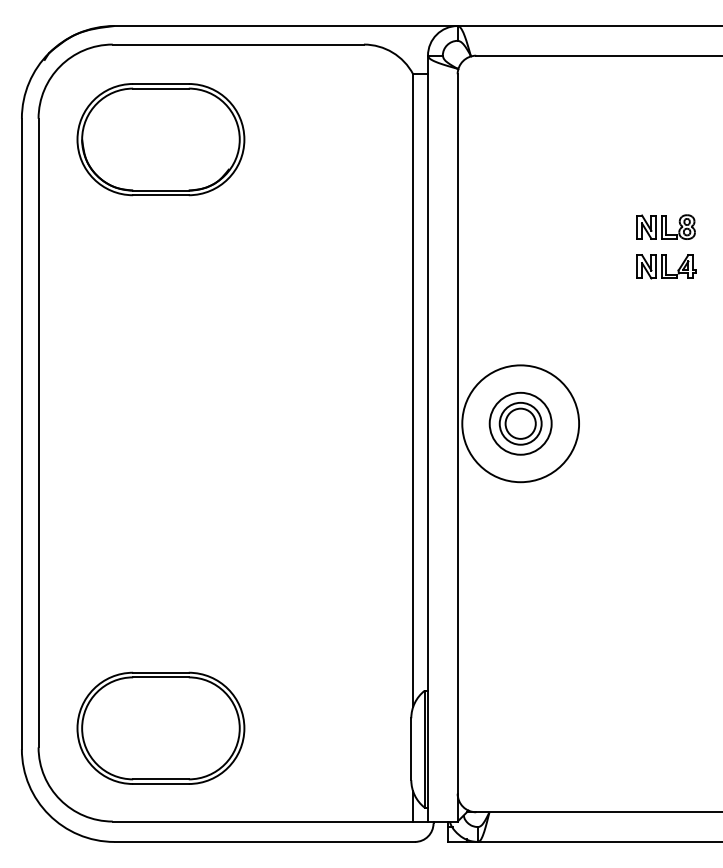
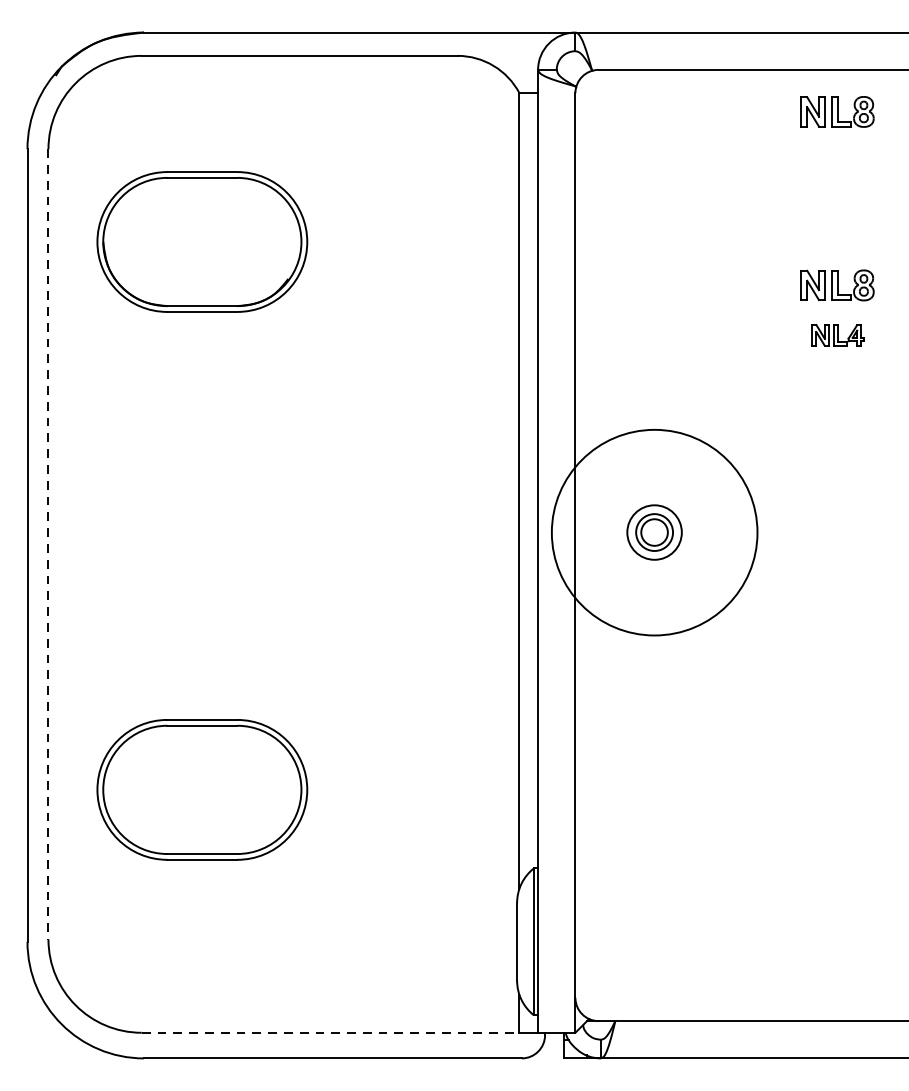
part: (665, 88) -> (836, 111), added
part: (160, 139) -> (201, 241), moved
part: (666, 266) -> (837, 334), size x0.7
circle: (520, 423) -> (654, 532), size x1.4
part: (520, 423) -> (654, 532), size x0.7
line: (38, 433) -> (48, 544), solid -> dashed
part: (160, 727) -> (201, 788), moved
line: (263, 821) -> (331, 1032), solid -> dashed

